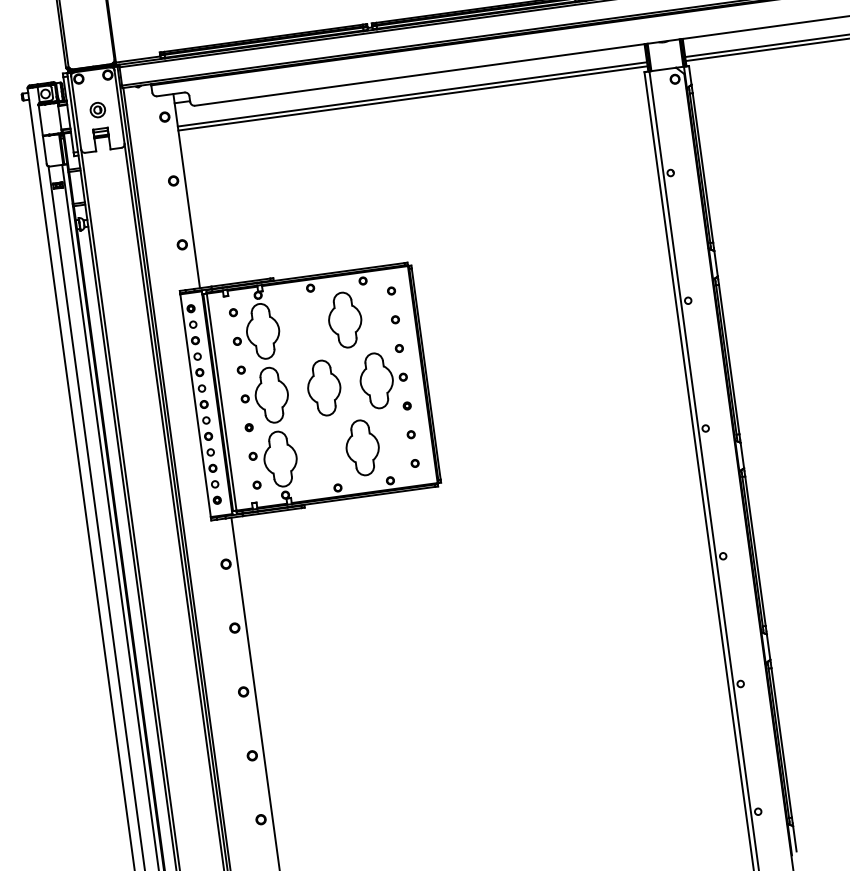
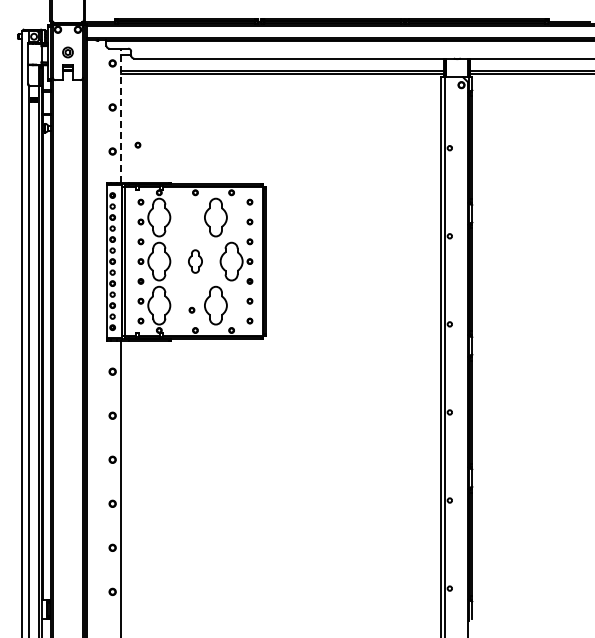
line: (186, 191) -> (120, 115), solid -> dashed
part: (216, 229) -> (137, 144), added
part: (324, 387) -> (195, 261), size x0.6
part: (328, 458) -> (191, 309), added

